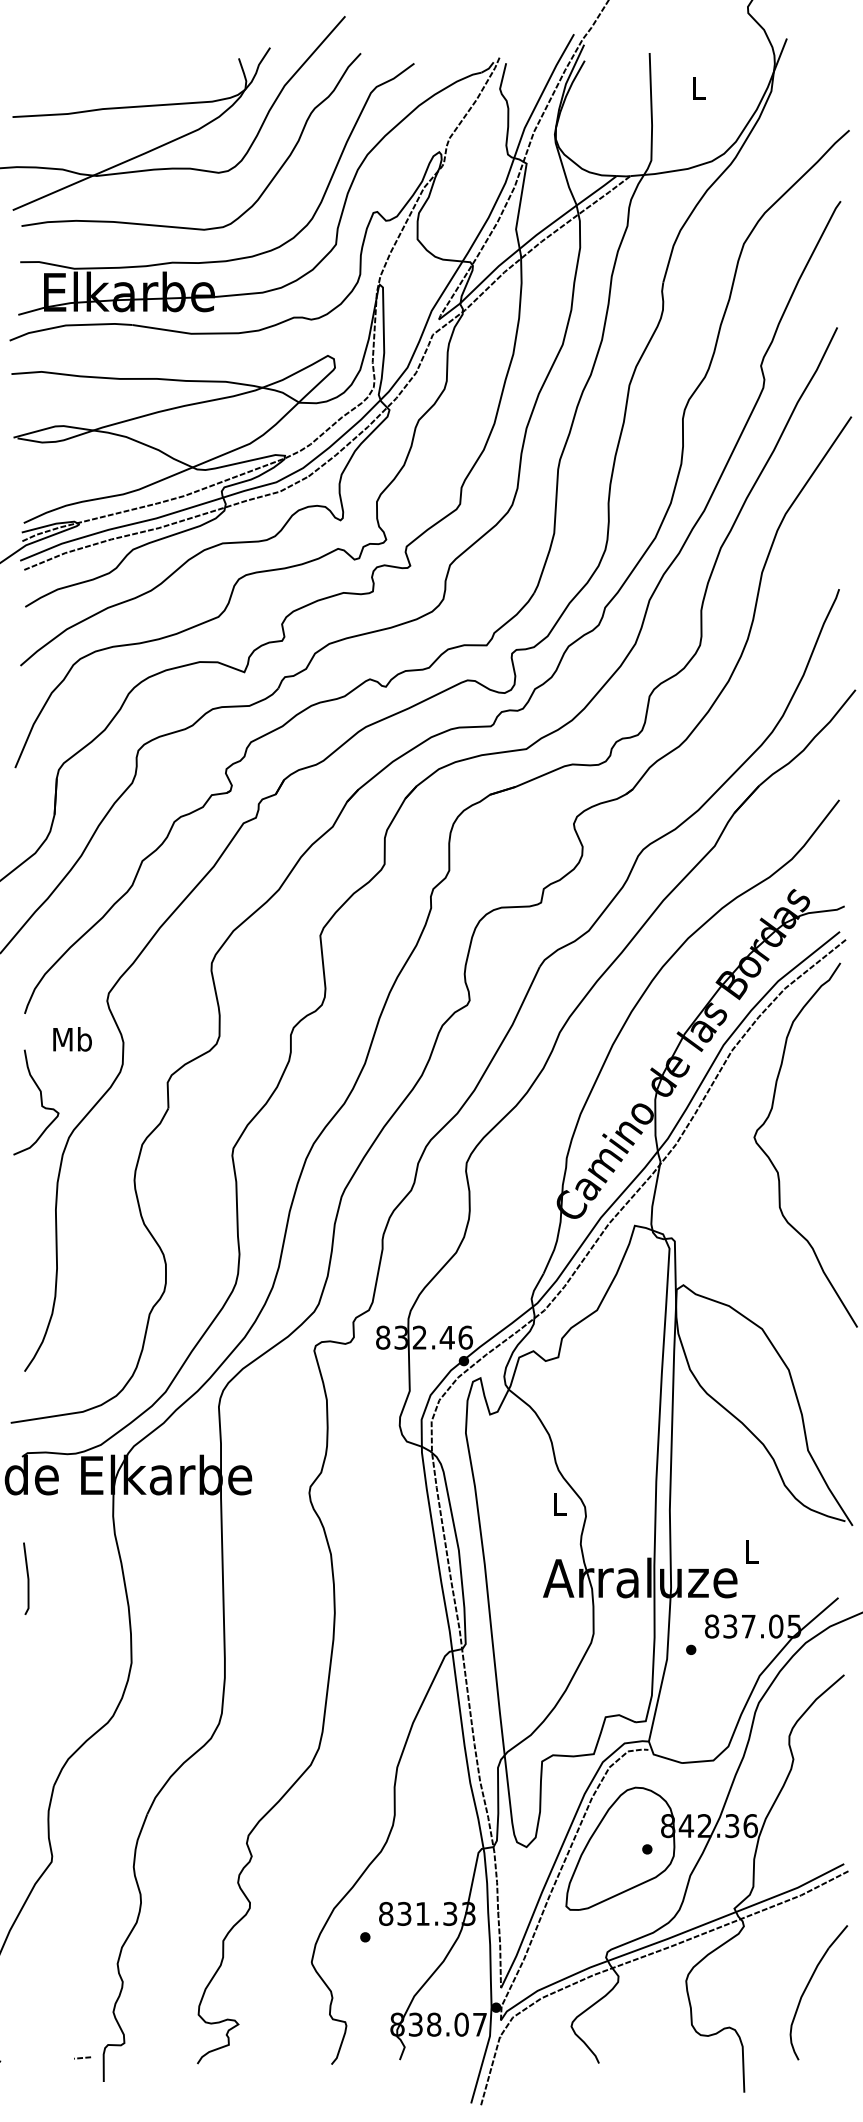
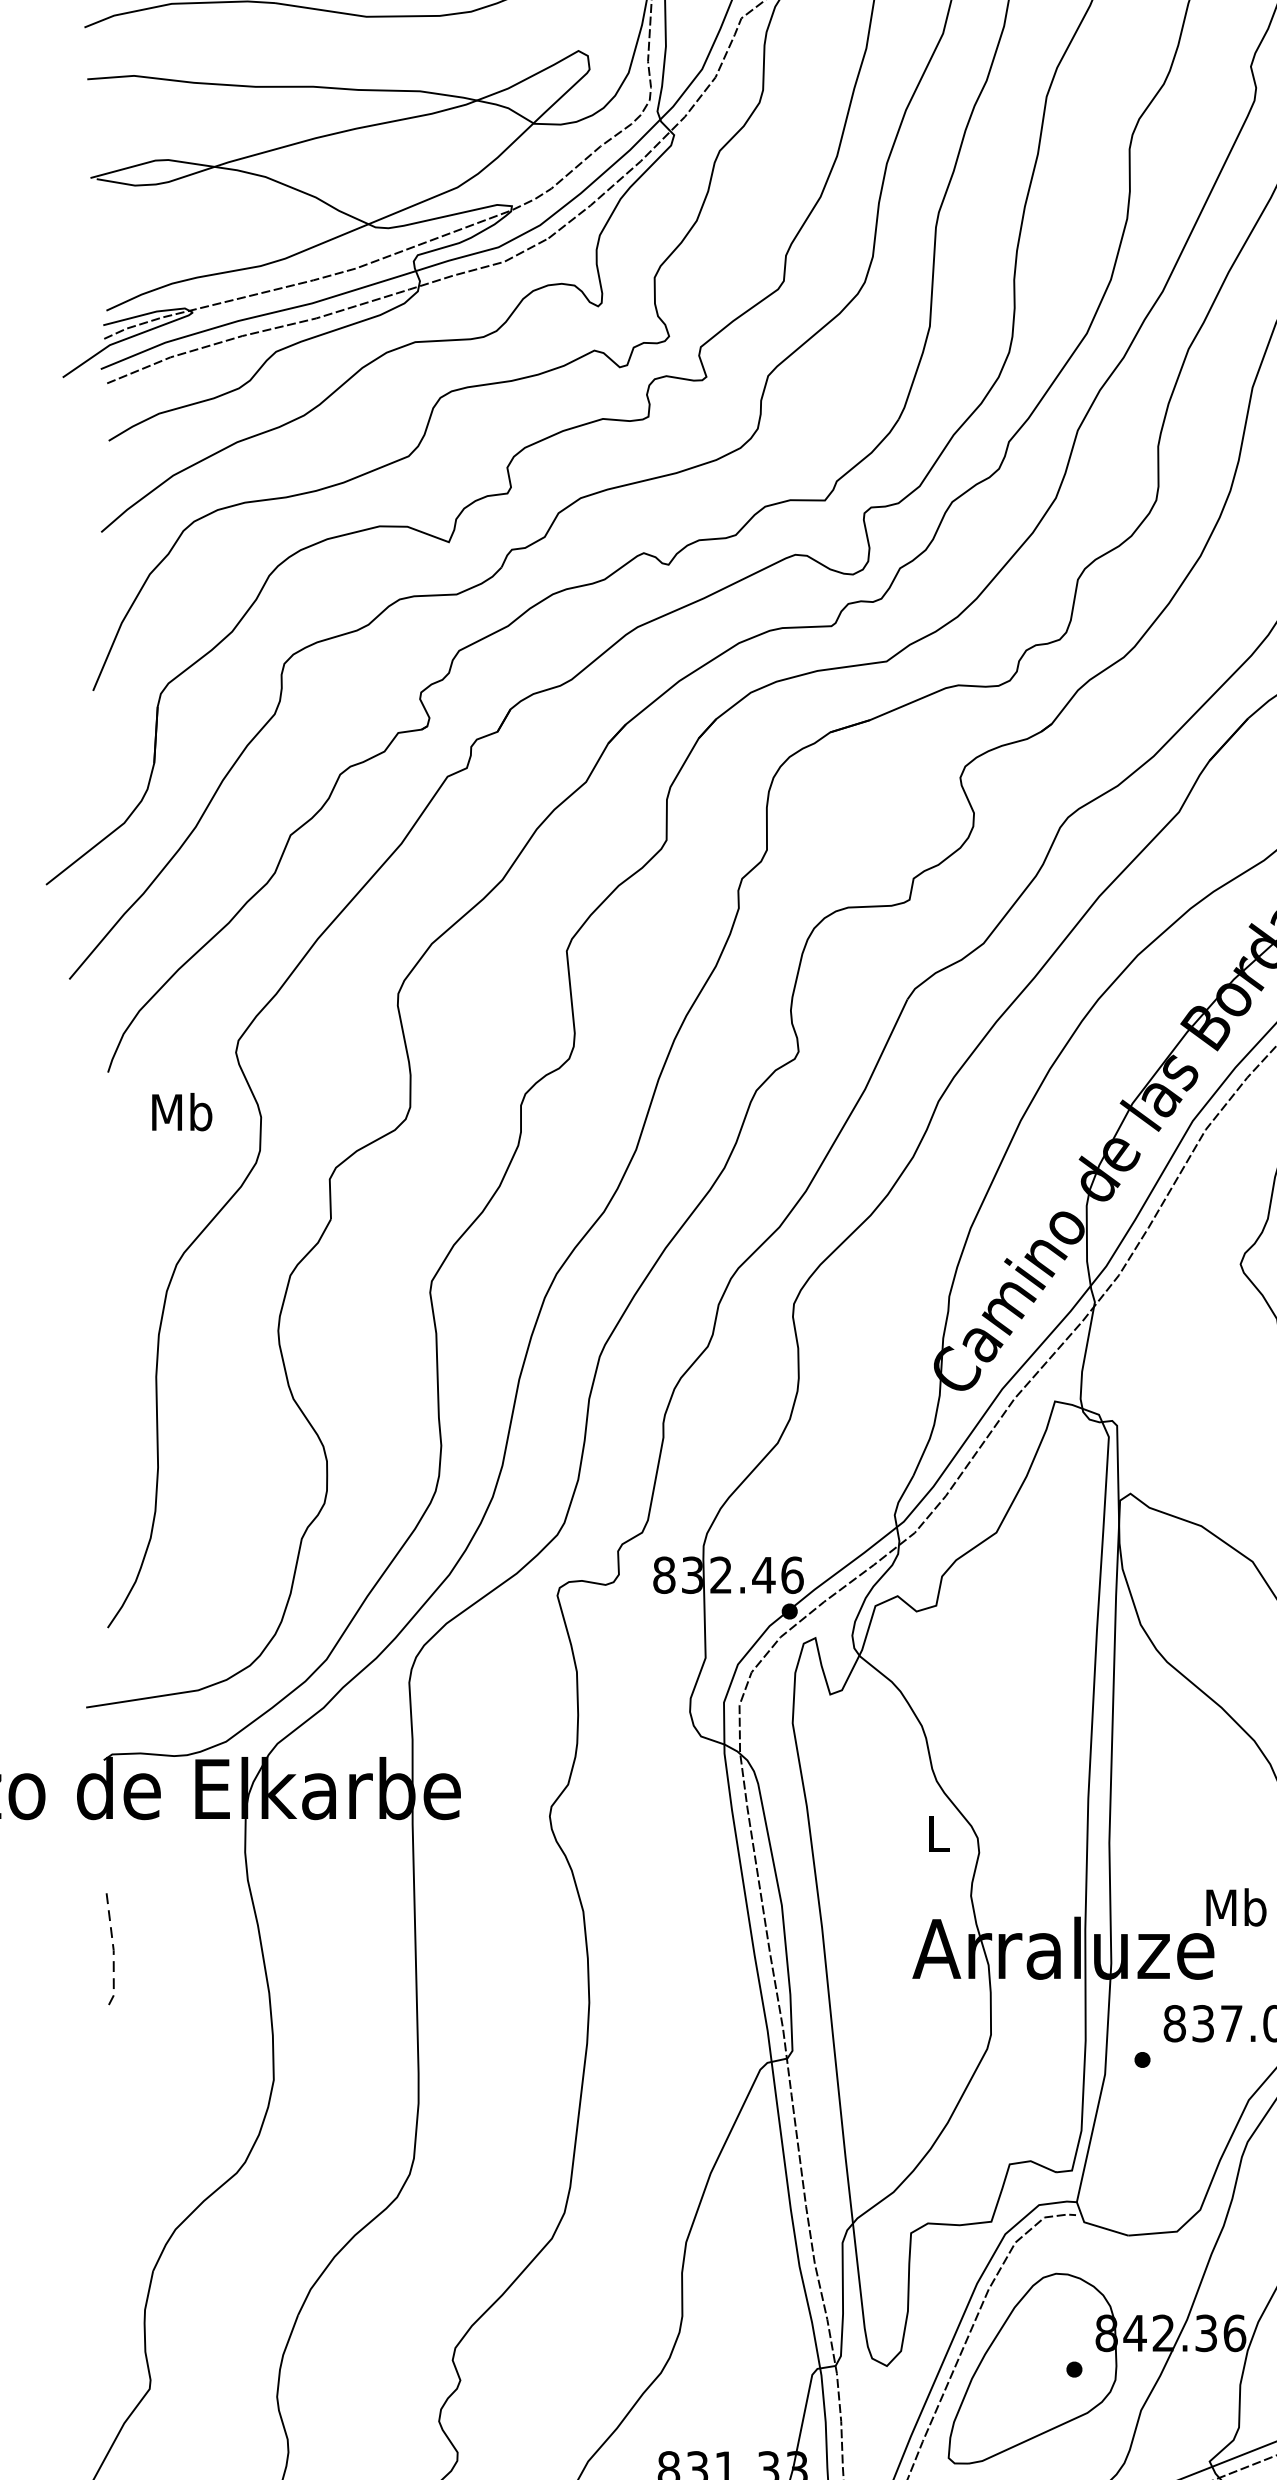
curve: (40, 1101) -> (132, 1208), removed
text: (751, 1551) -> (1236, 1907), L -> Mb
line: (28, 1579) -> (113, 1950), solid -> dashed

